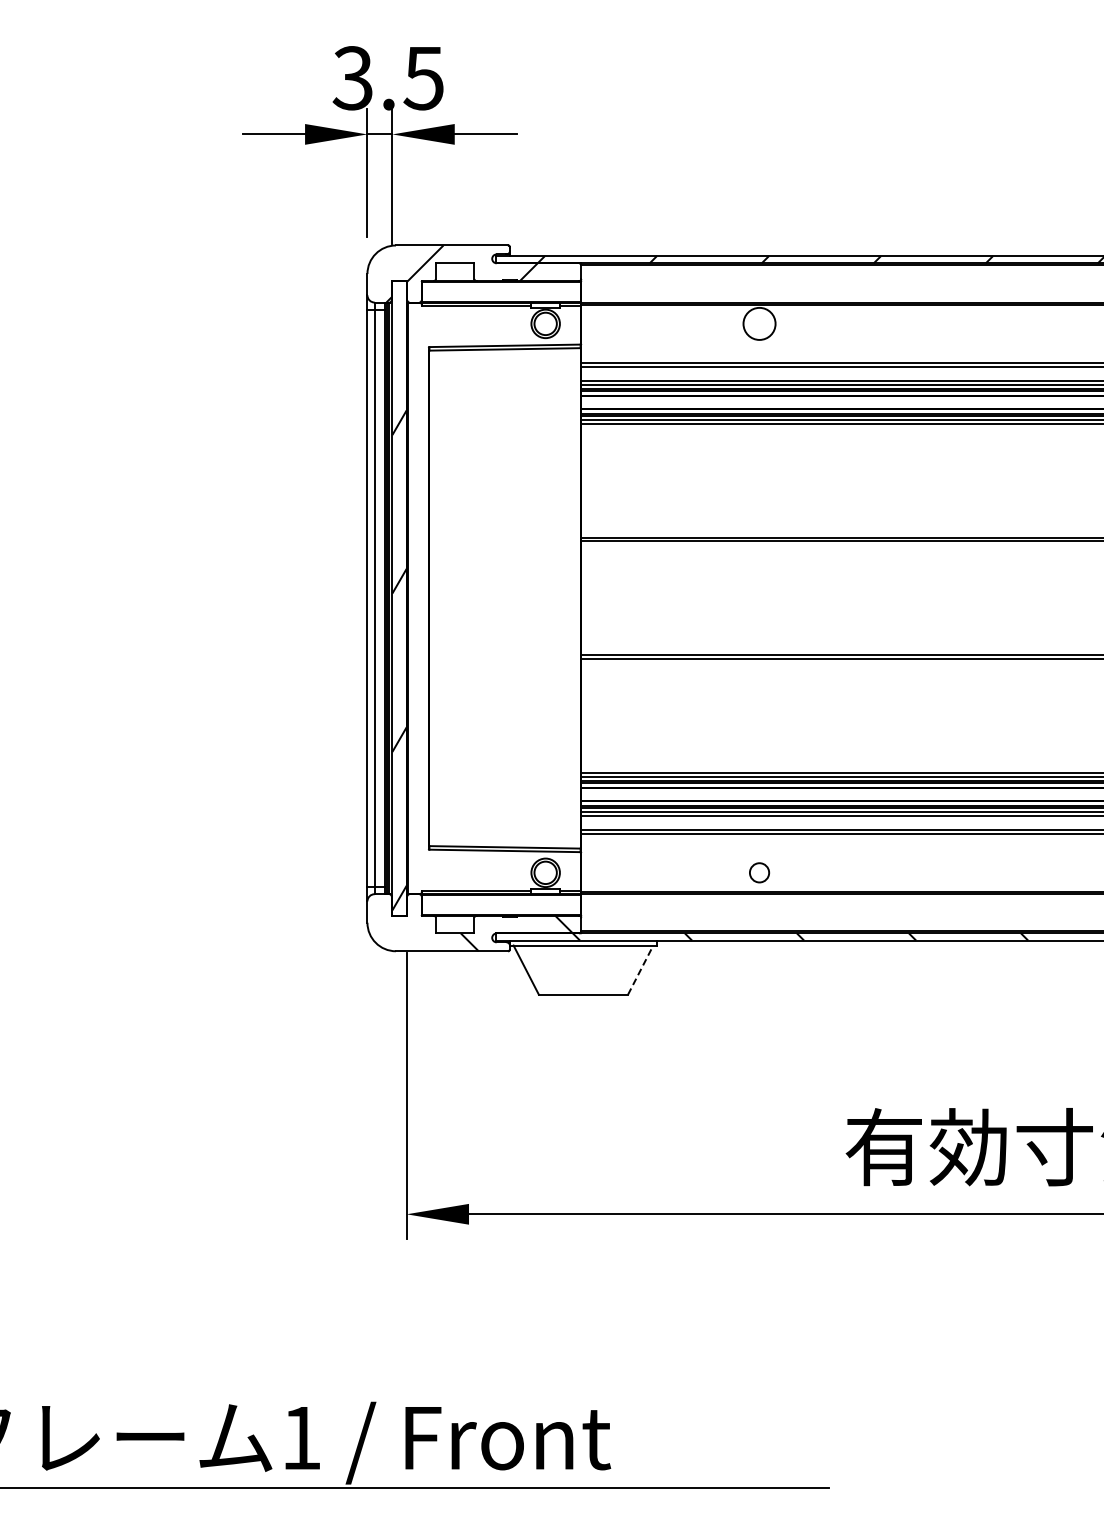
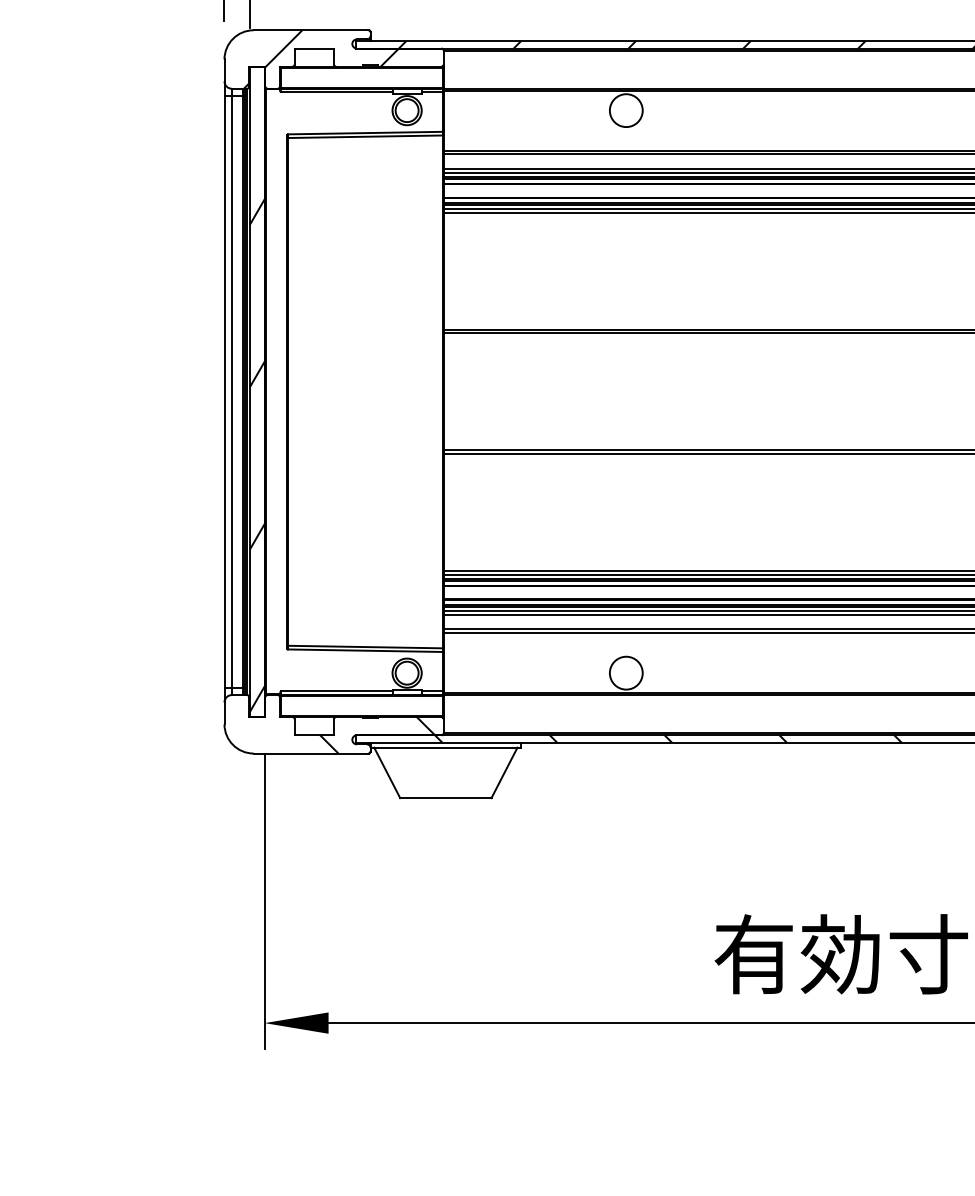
circle: (759, 872) -> (626, 672), size x1.67
line: (640, 970) -> (504, 773), dashed -> solid

